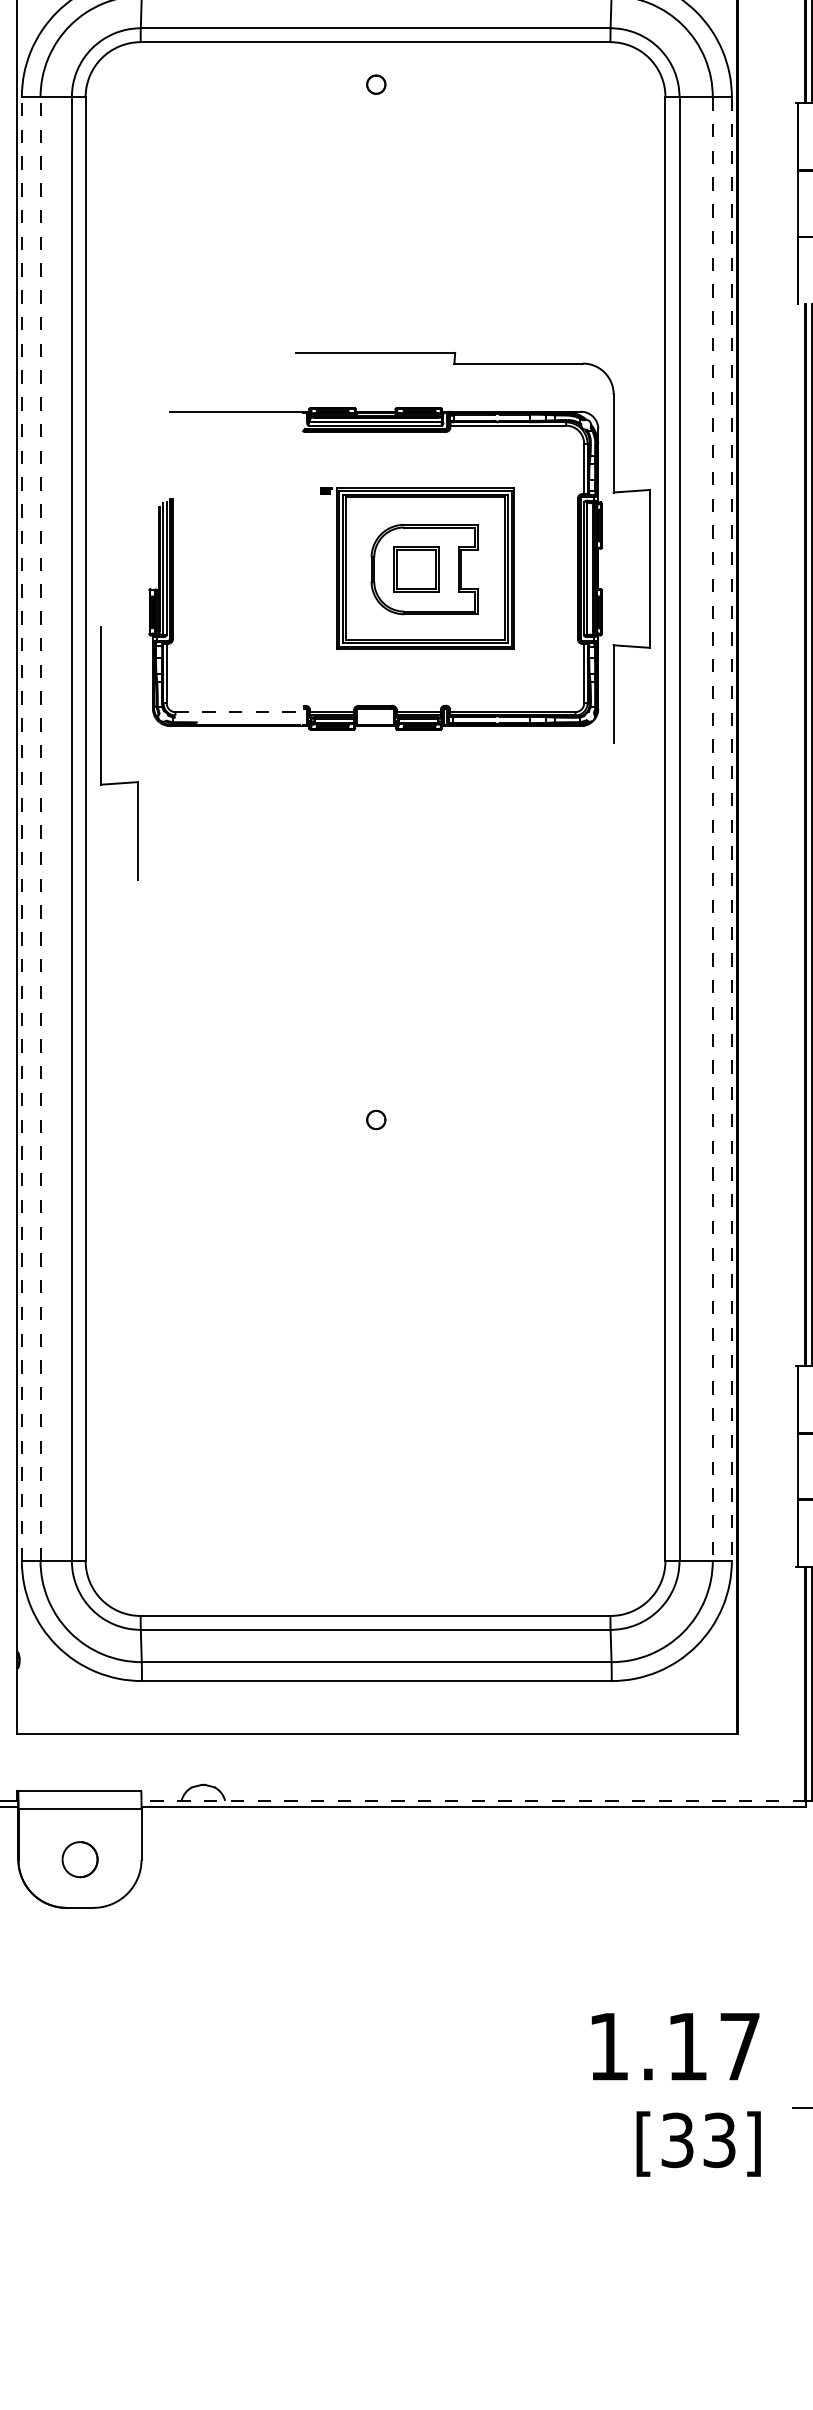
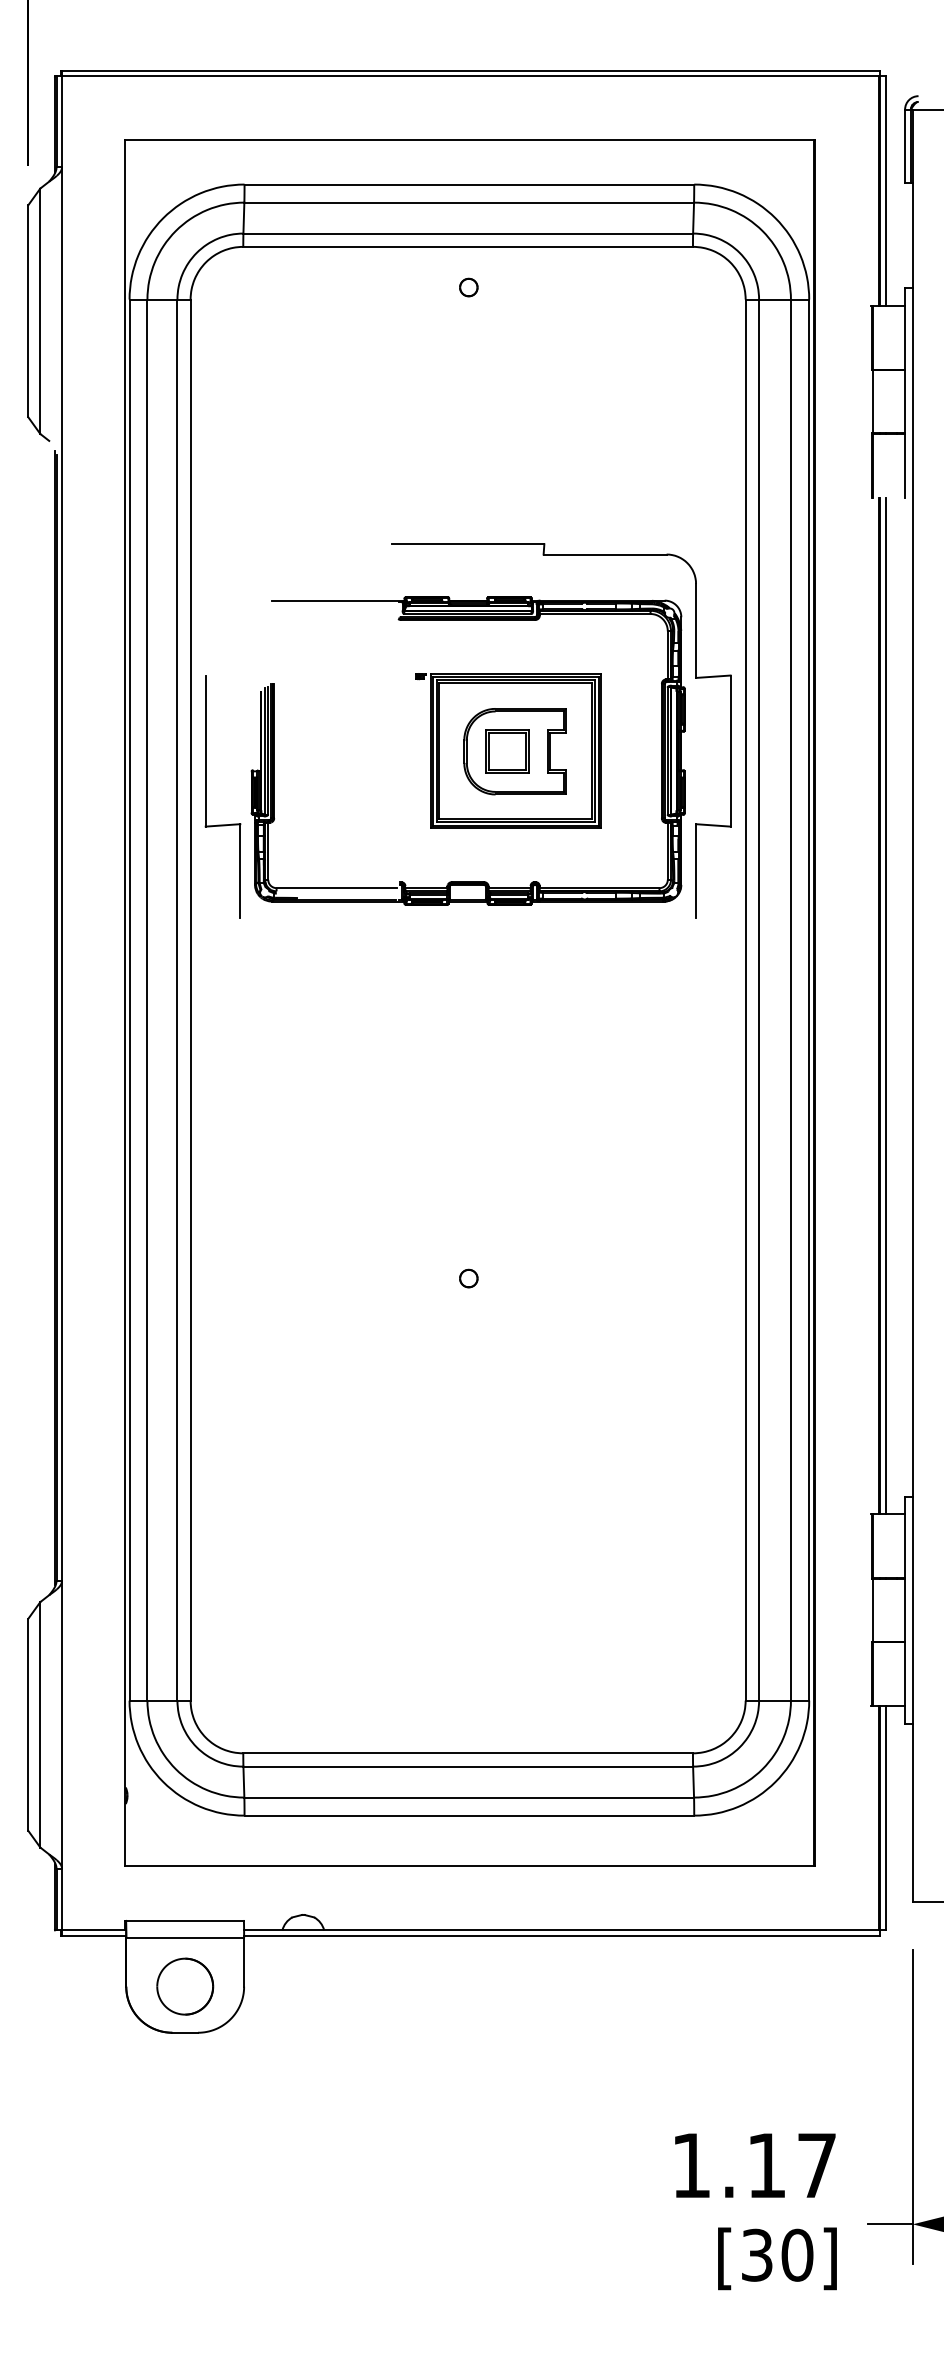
line: (239, 712) -> (337, 888), dashed -> solid
part: (102, 753) -> (206, 796), moved
line: (21, 829) -> (129, 1000), dashed -> solid
line: (40, 829) -> (147, 1000), dashed -> solid
line: (712, 829) -> (790, 1000), dashed -> solid
line: (732, 829) -> (809, 1000), dashed -> solid
line: (474, 1801) -> (562, 1930), dashed -> solid
part: (80, 1859) -> (185, 1986), size x1.67
text: (719, 2139) -> (797, 2254), [33] -> [30]

